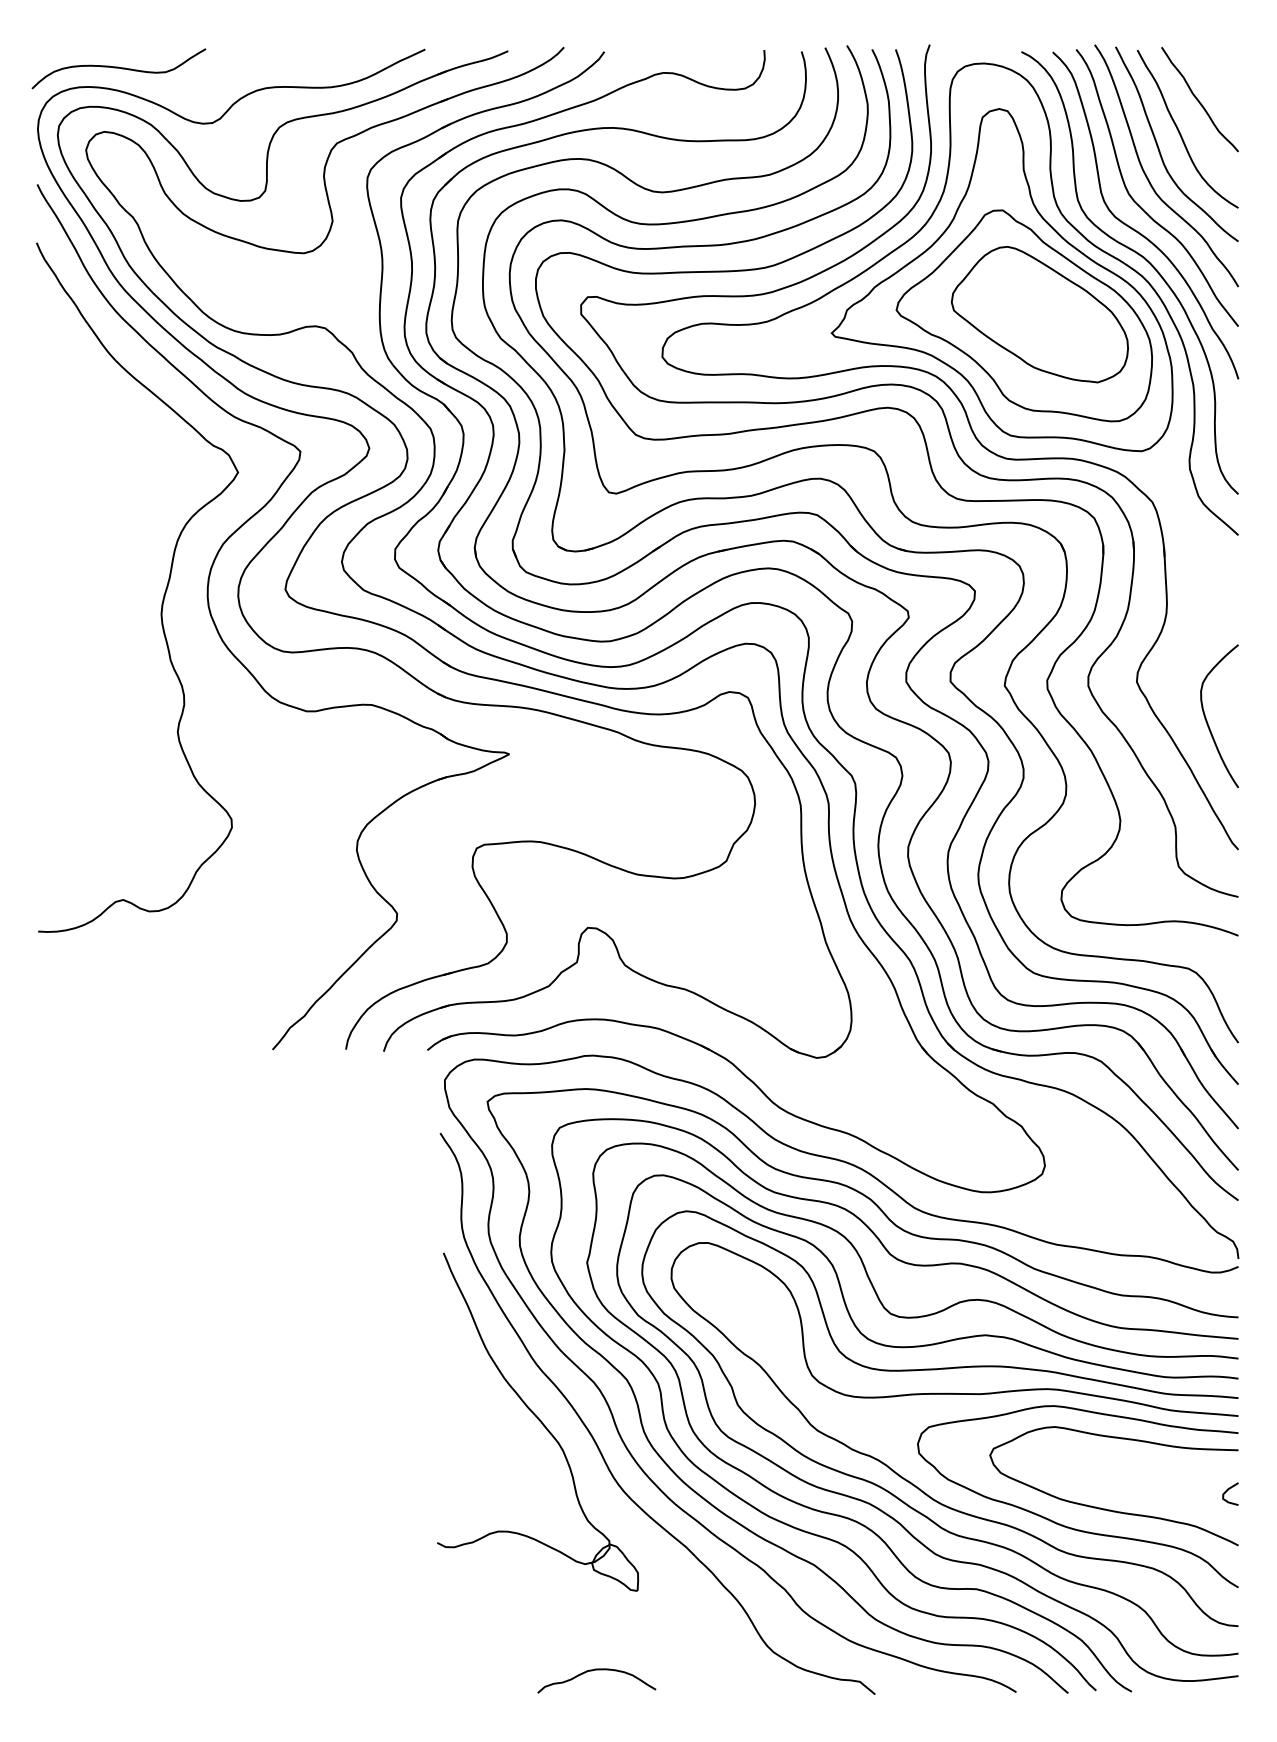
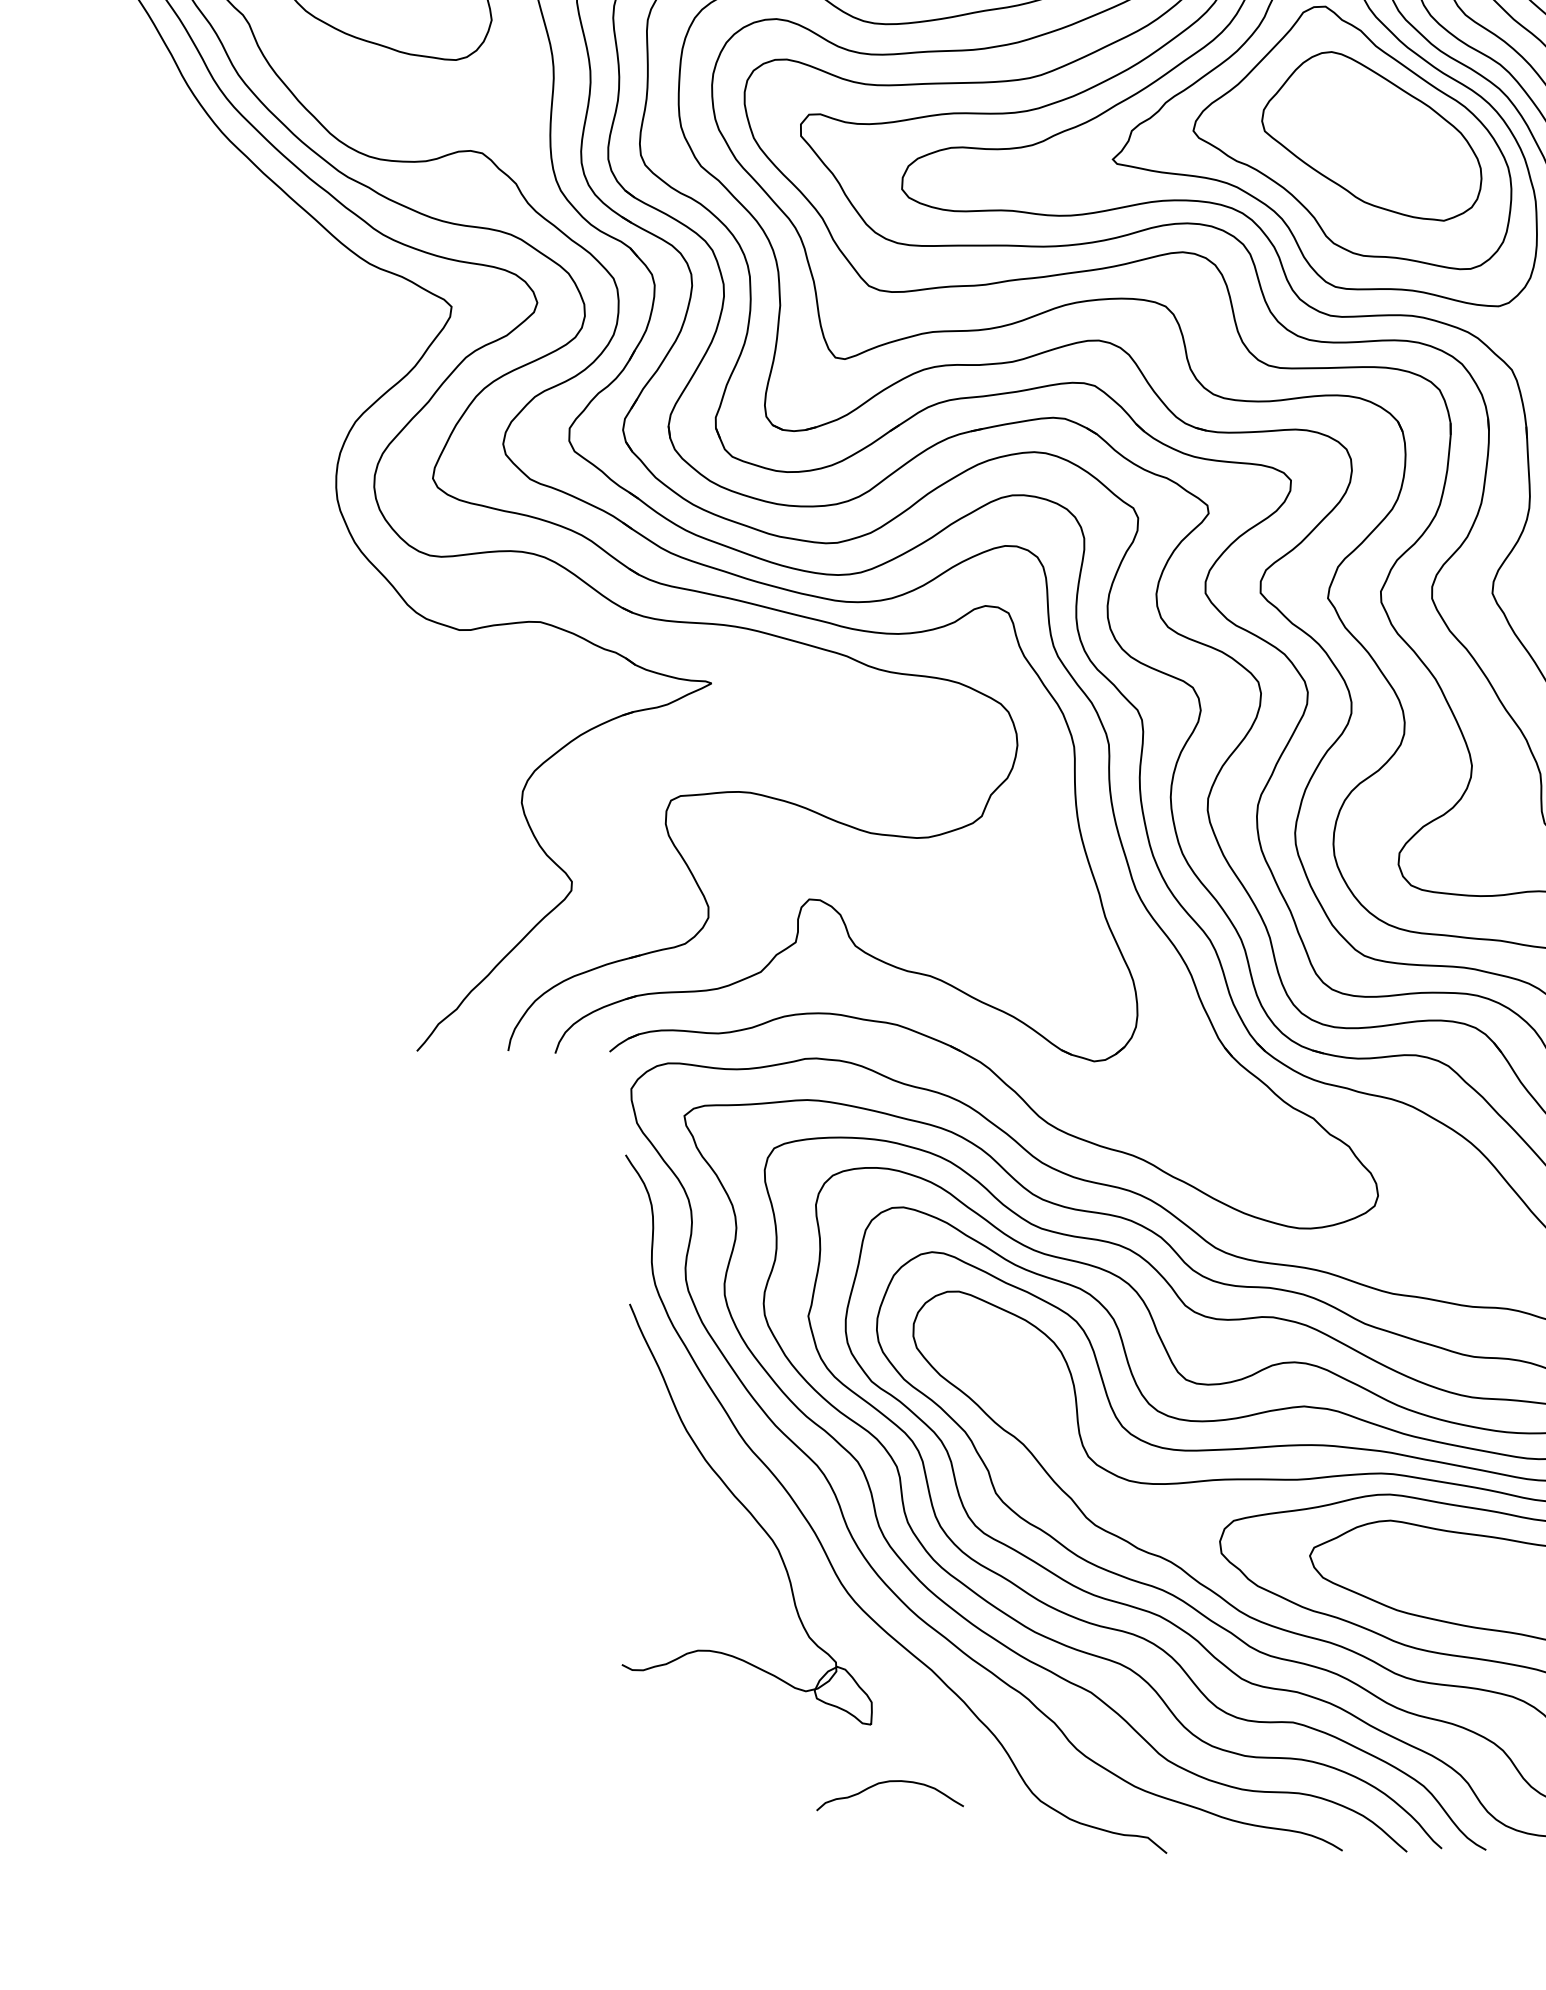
curve: (163, 595) -> (281, 485), removed
curve: (592, 1671) -> (884, 1783), moved

